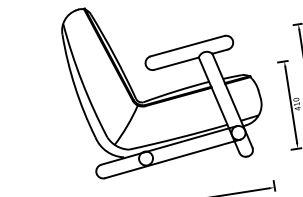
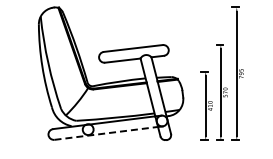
line: (170, 159) -> (106, 133), solid -> dashed

